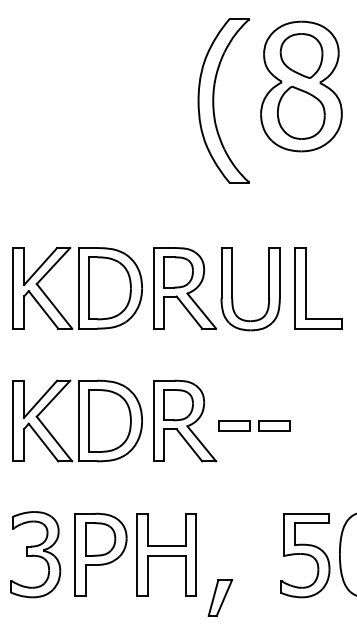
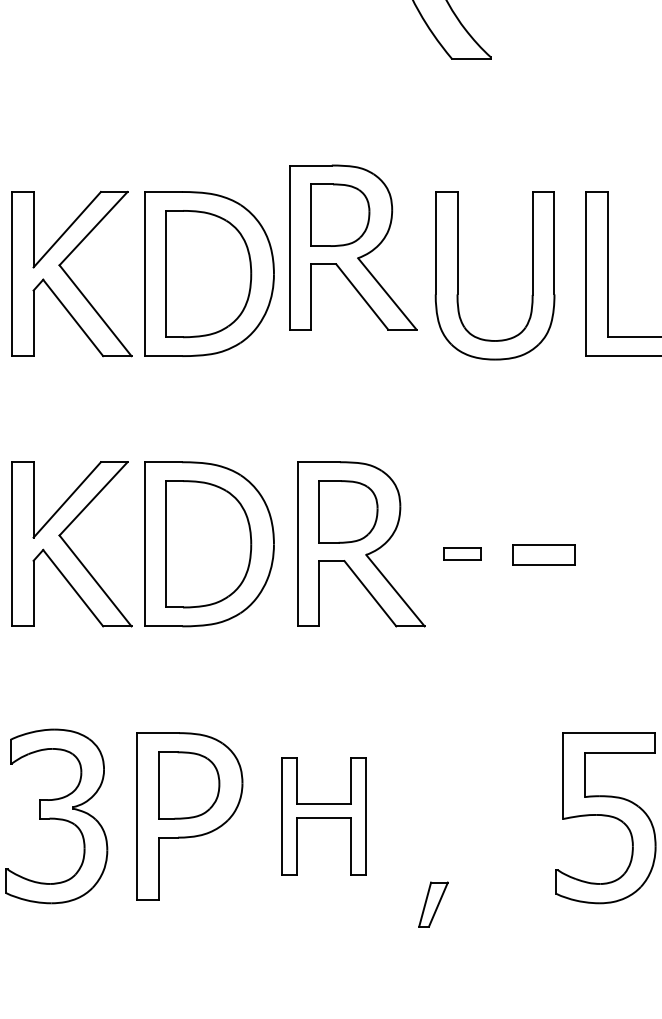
part: (185, 288) -> (354, 247), moved
part: (234, 425) -> (462, 553), size x0.6
part: (166, 554) -> (323, 816), size x0.7
part: (220, 597) -> (433, 903), size x0.6

